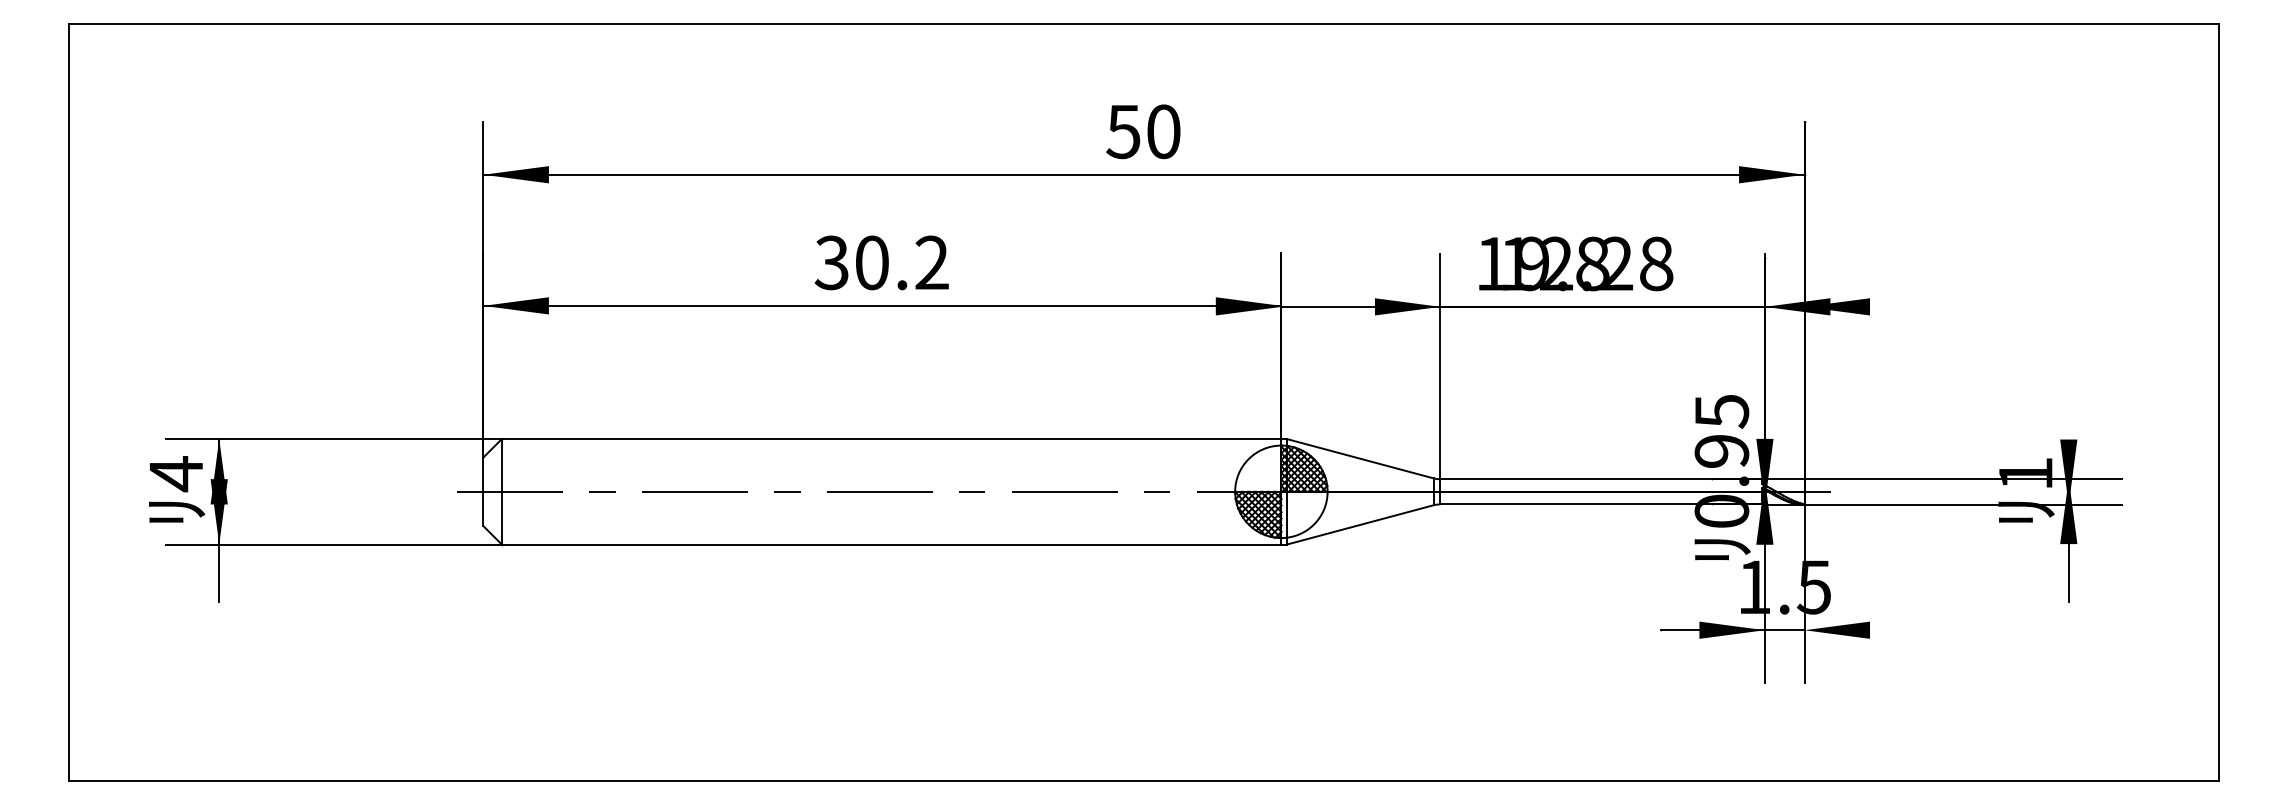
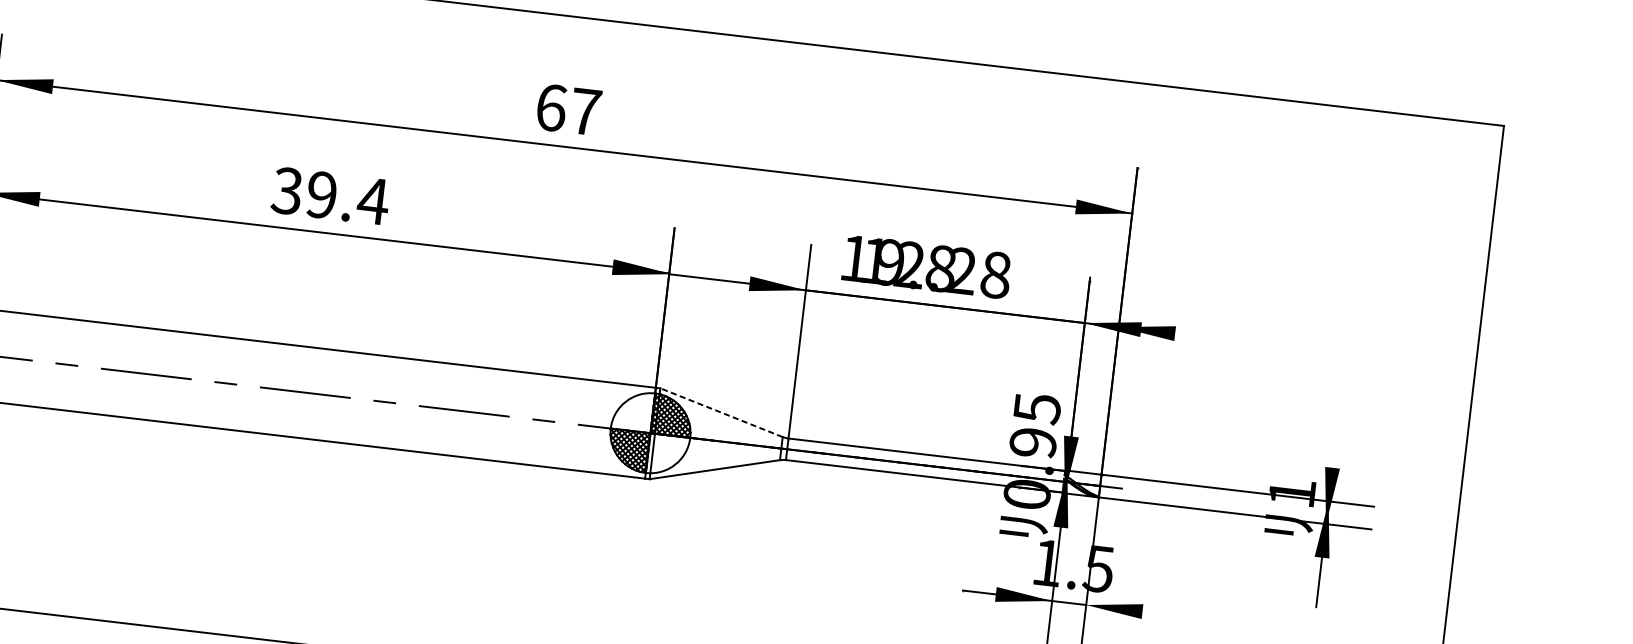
text: (1143, 131) -> (568, 109), 50 -> 67
text: (902, 262) -> (347, 197), 30.2 -> 39.4
line: (1359, 458) -> (721, 412), solid -> dashed

